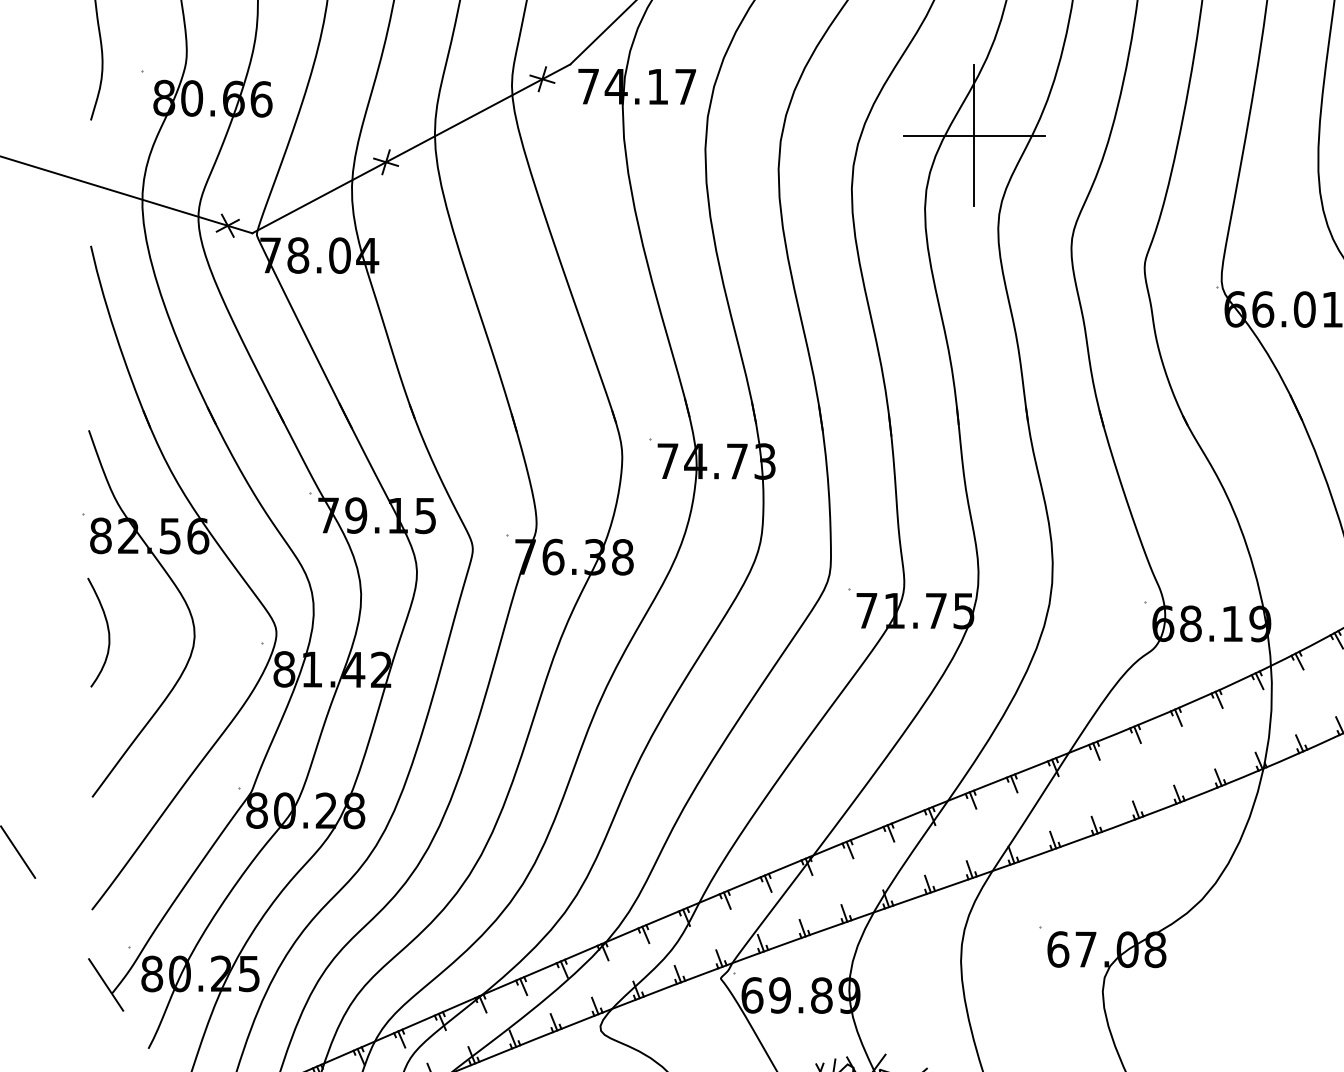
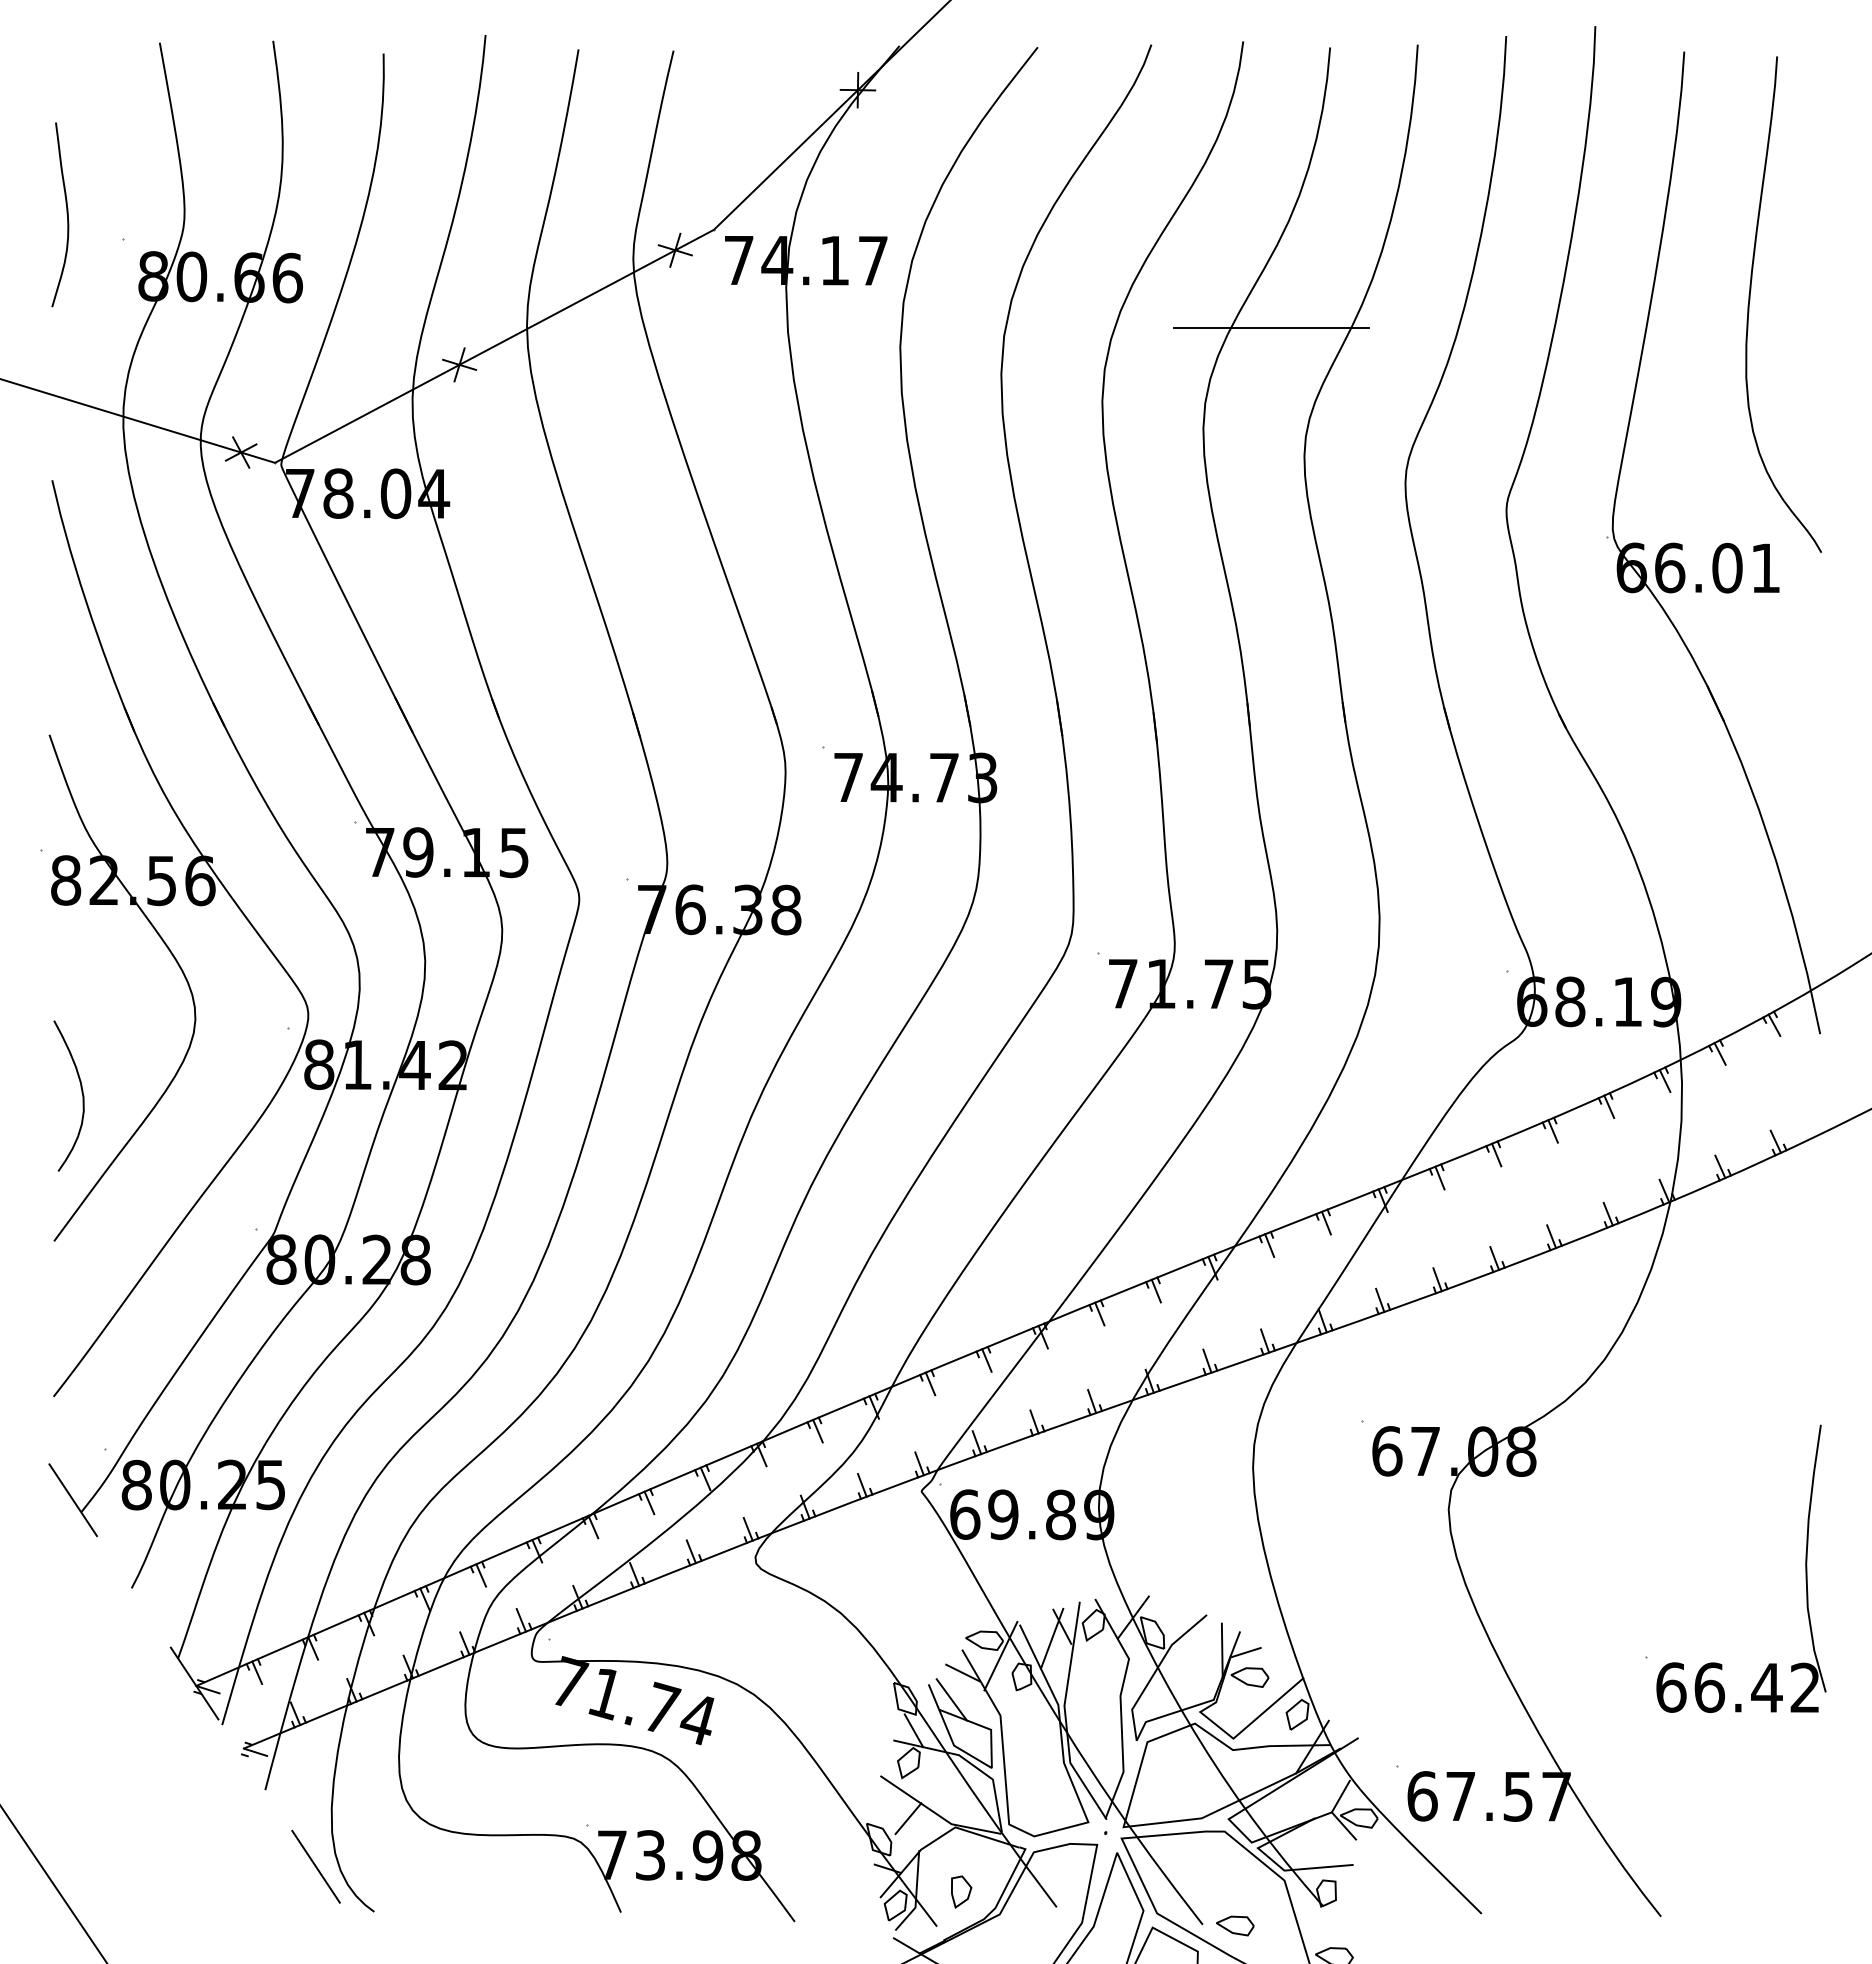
line: (974, 135) -> (1271, 327), removed
curve: (107, 630) -> (81, 1093), moved

